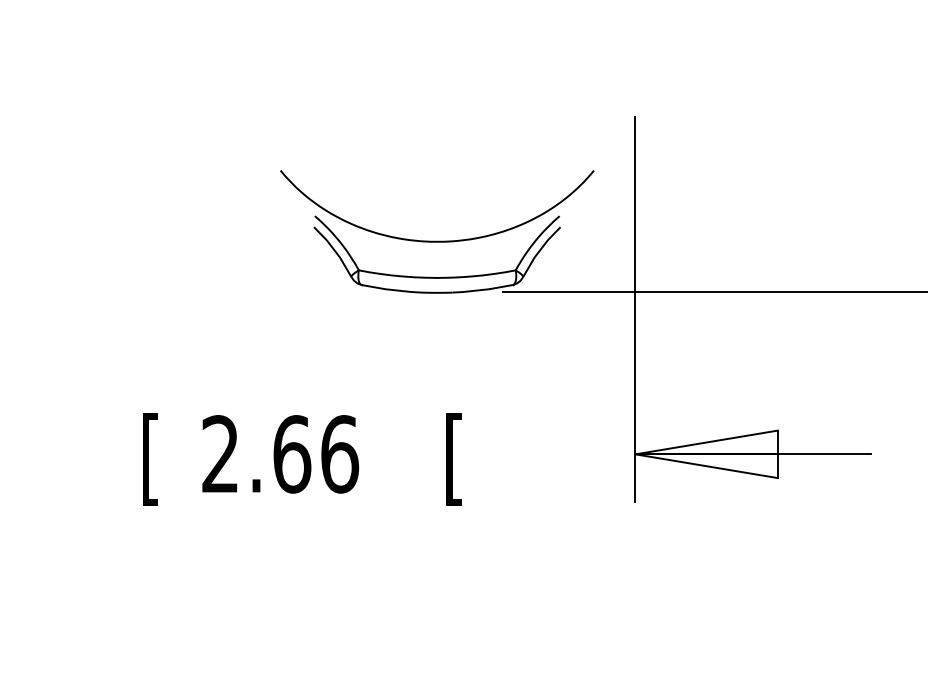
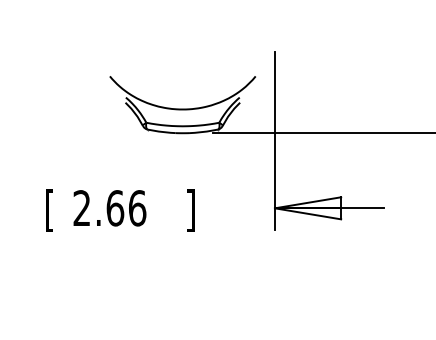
text: (453, 459) -> (190, 210), [ -> ]

